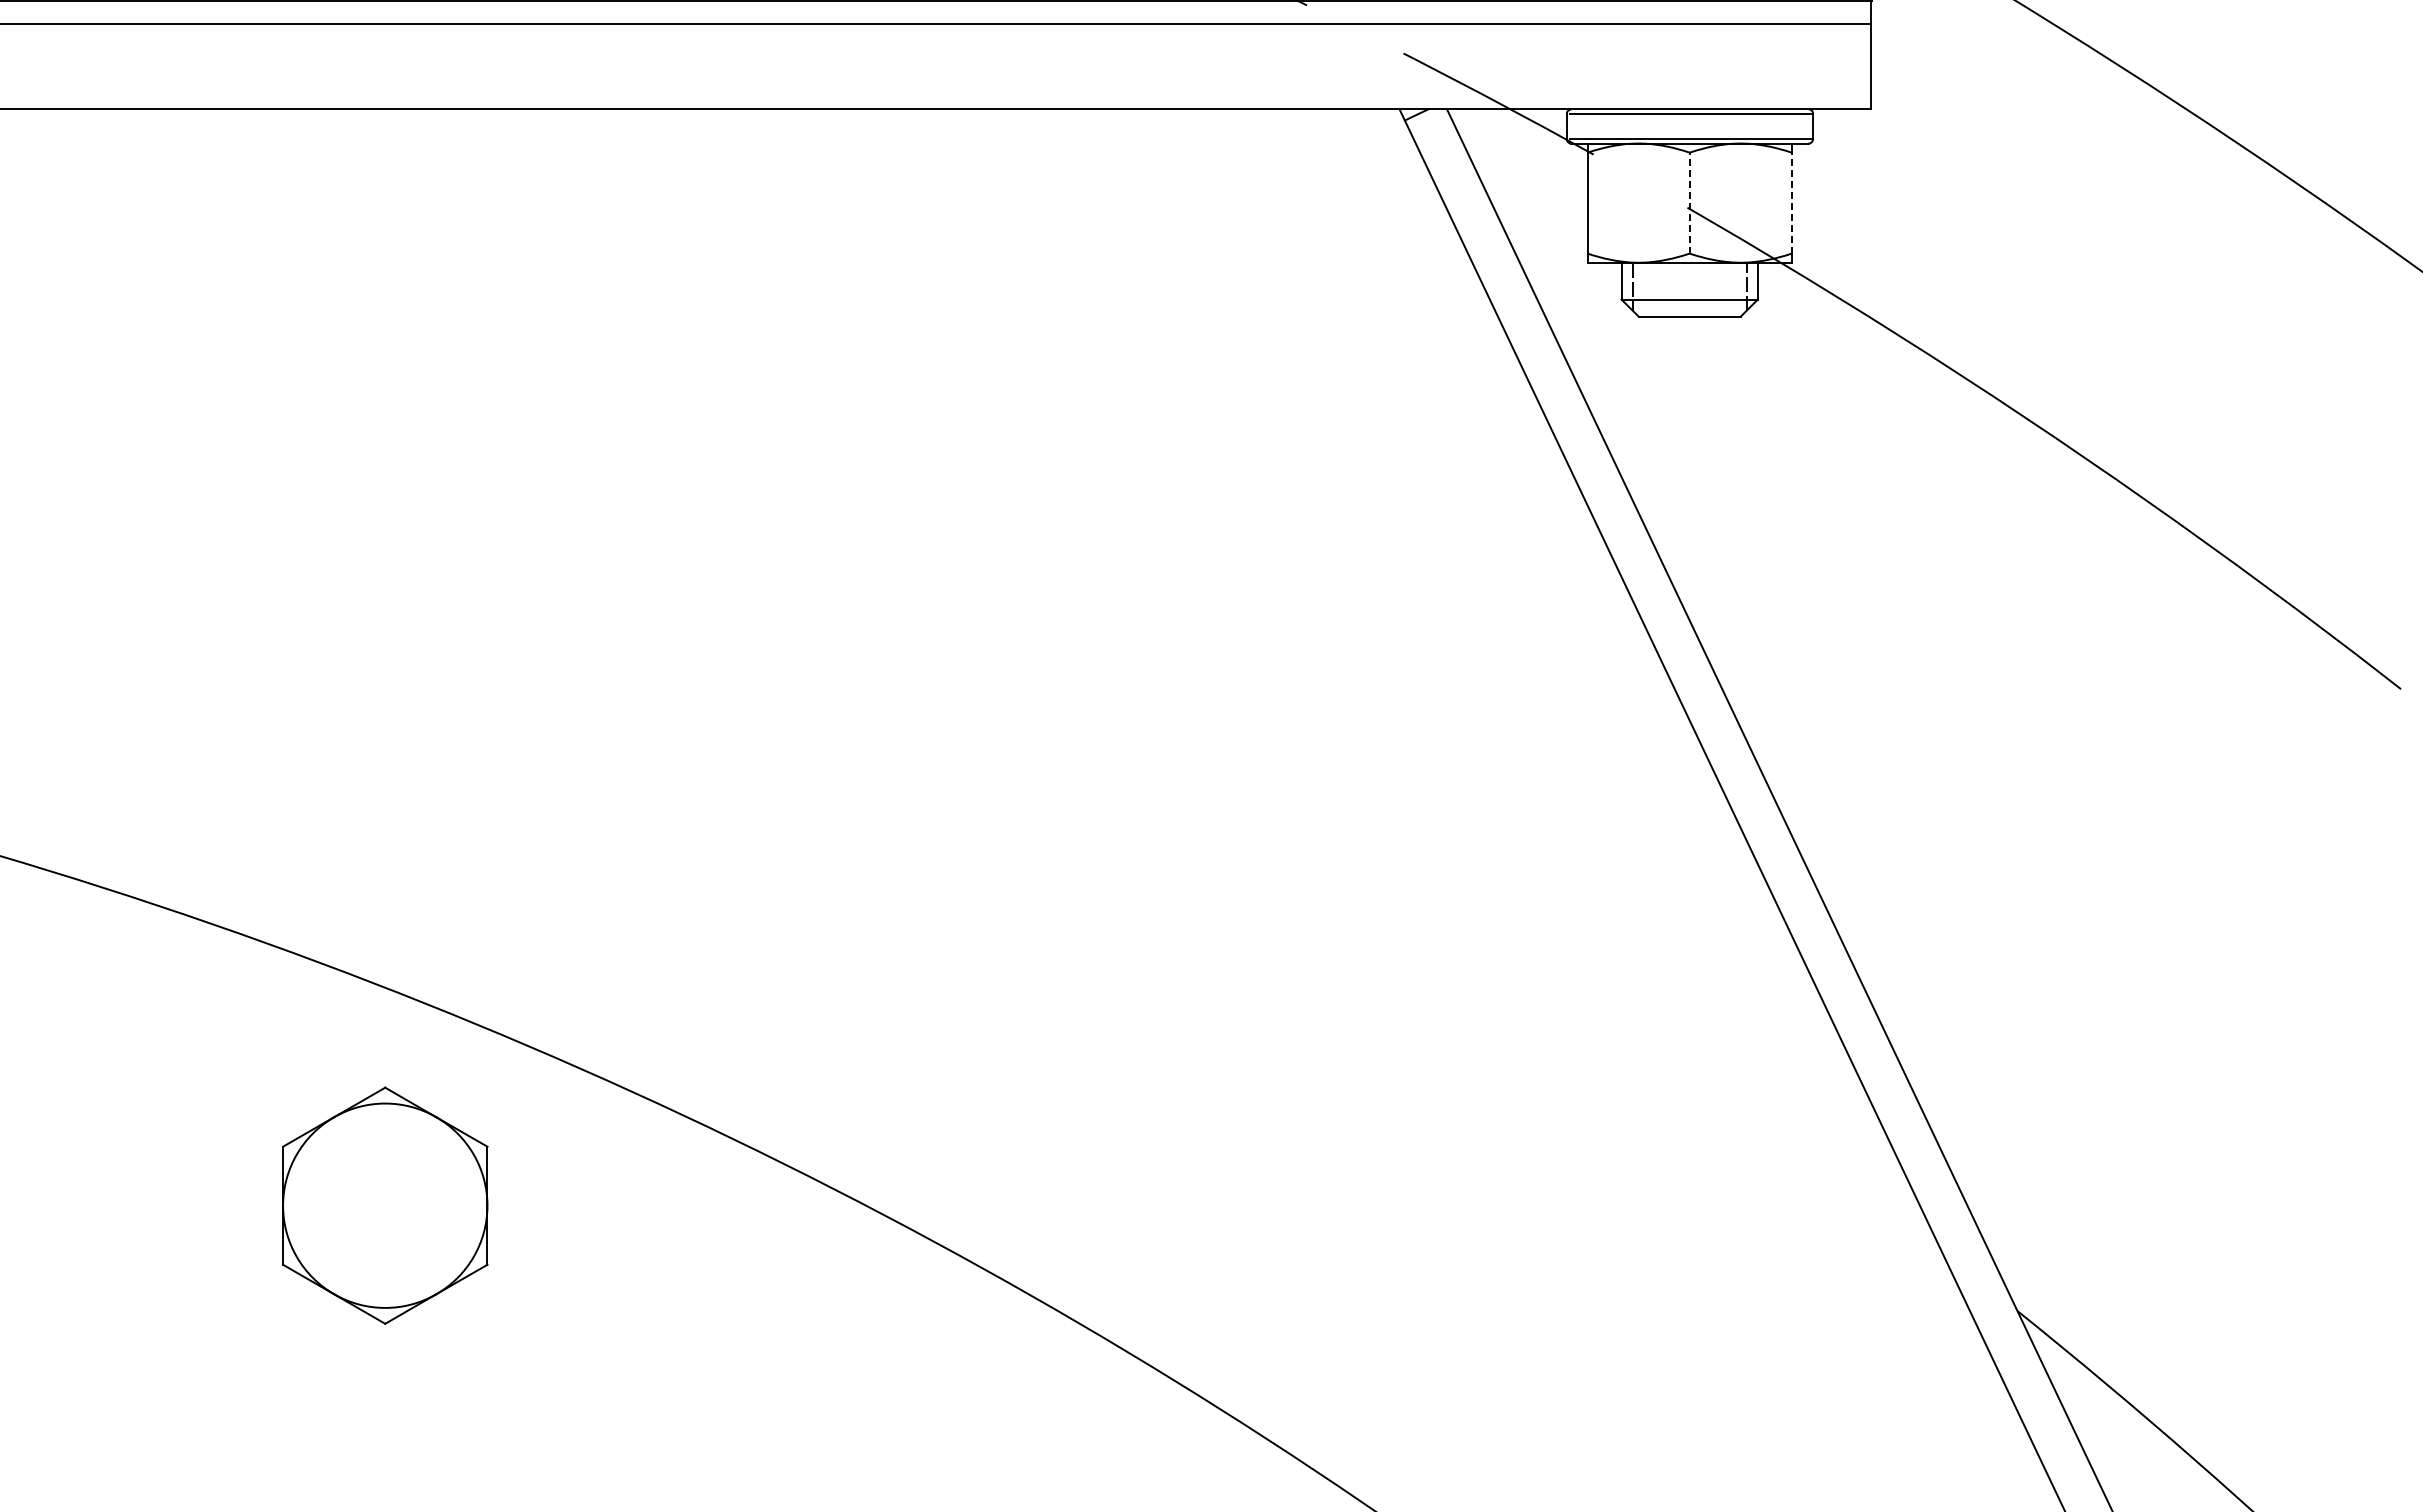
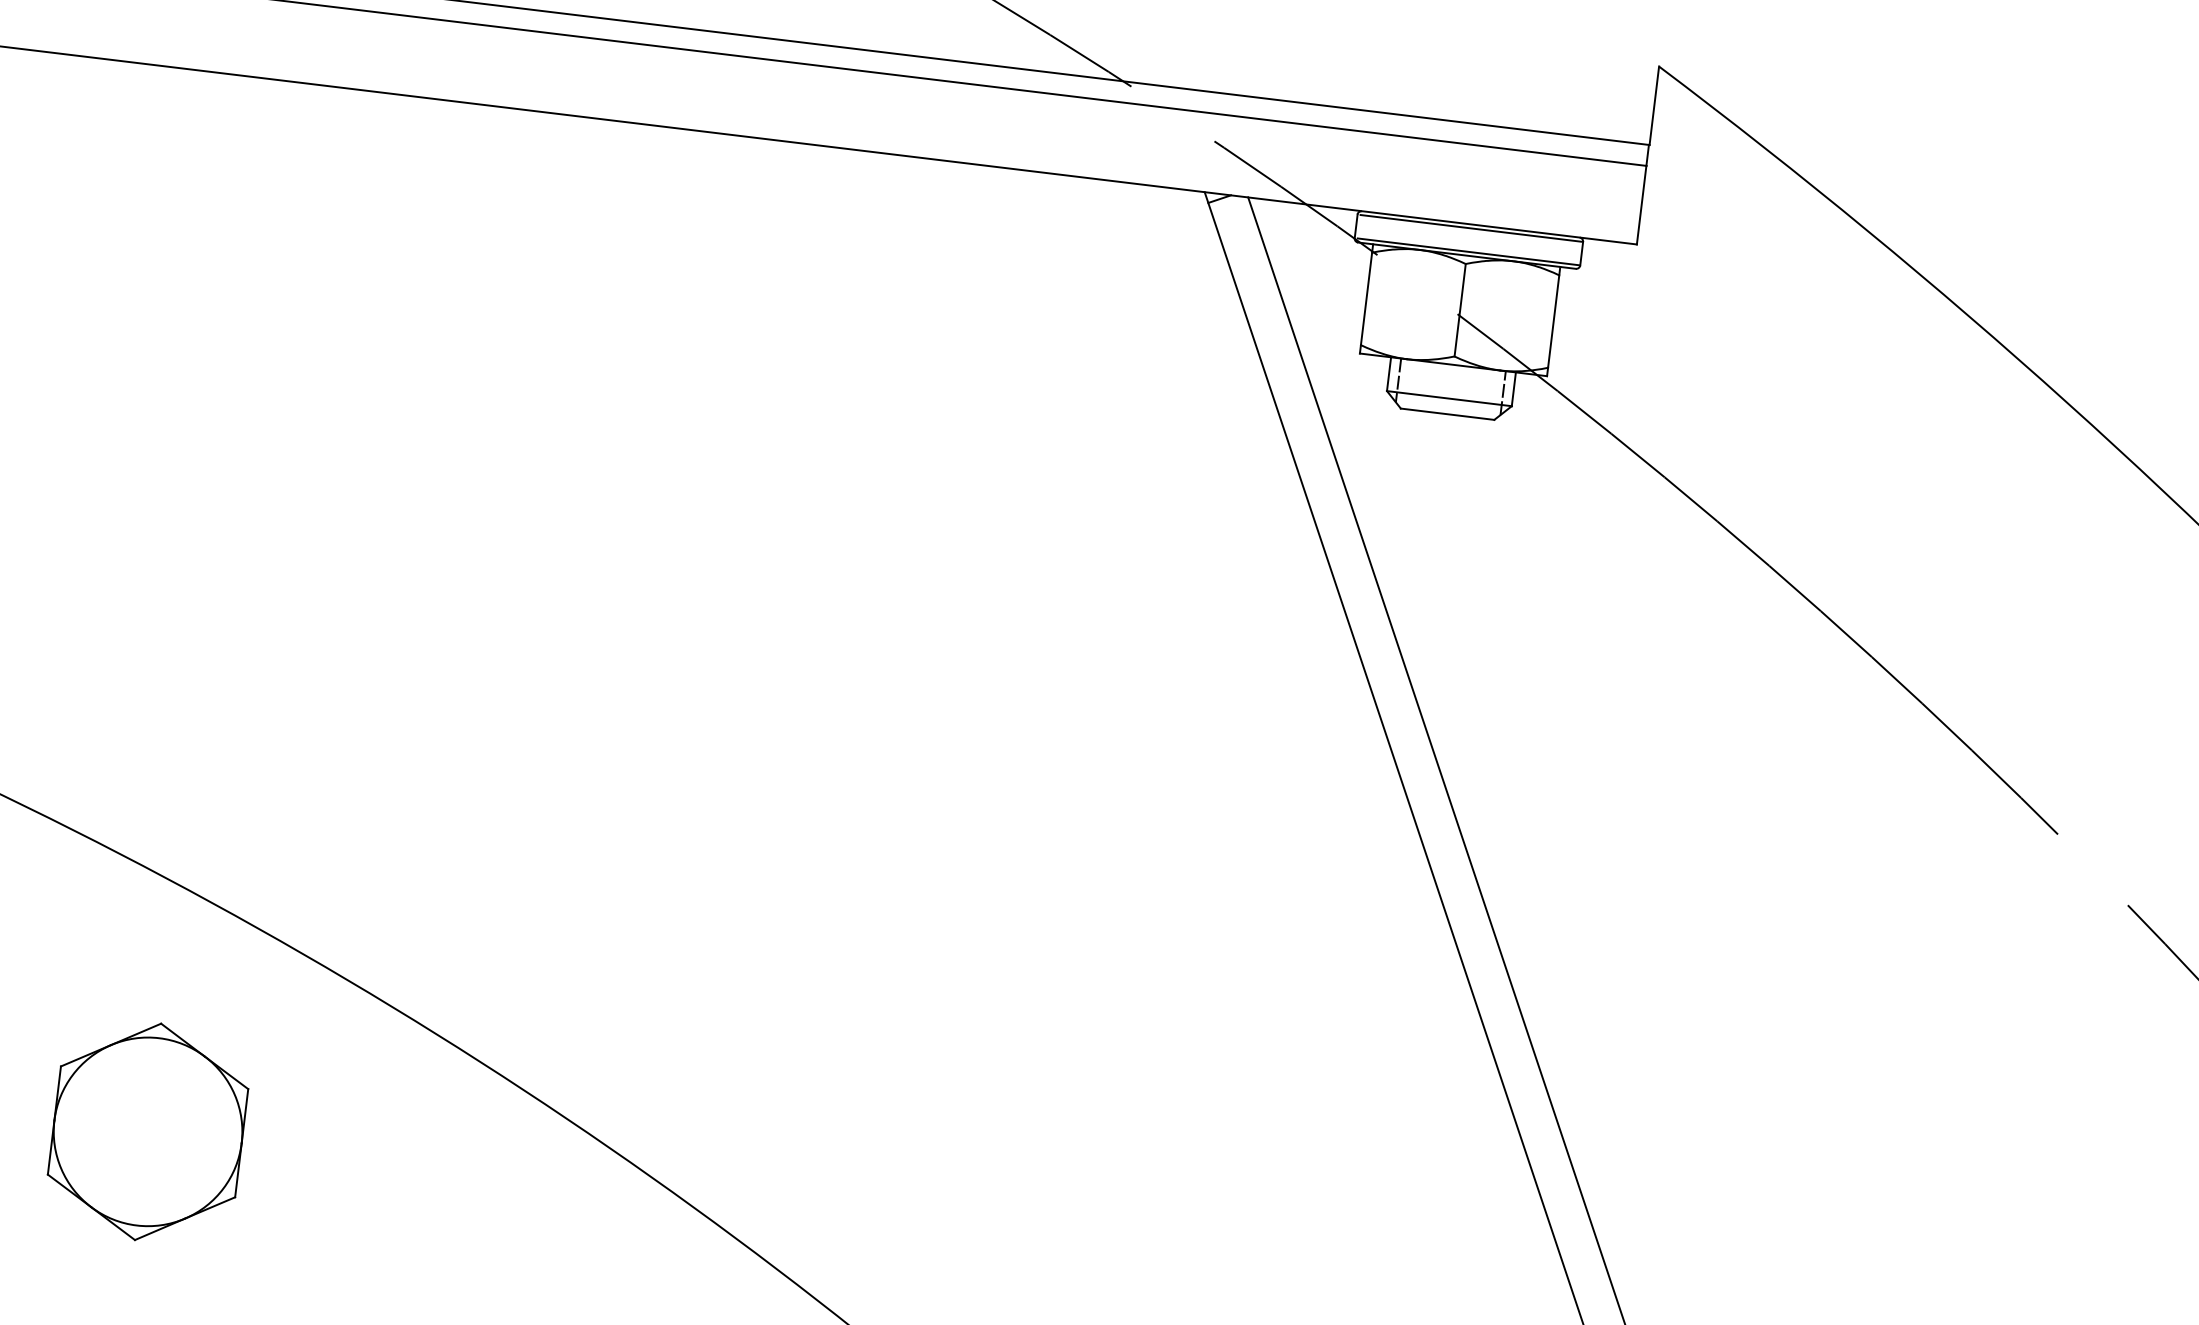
line: (1689, 202) -> (1460, 309), dashed -> solid
line: (1791, 202) -> (1553, 320), dashed -> solid
part: (385, 1205) -> (148, 1131), moved

